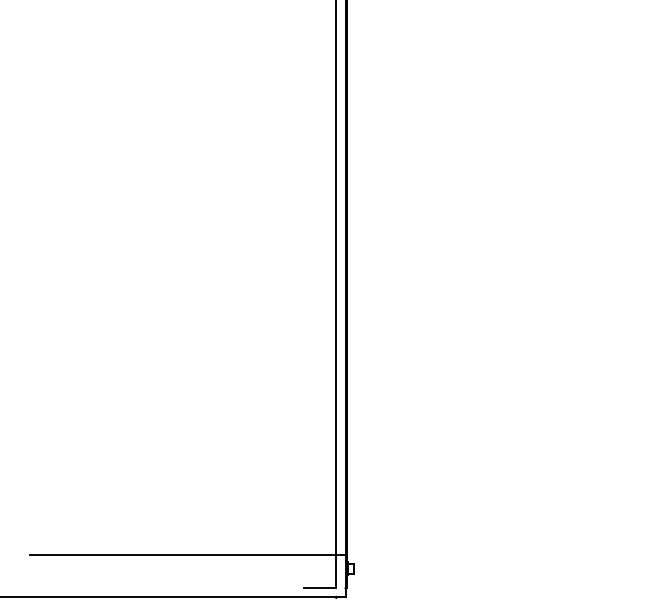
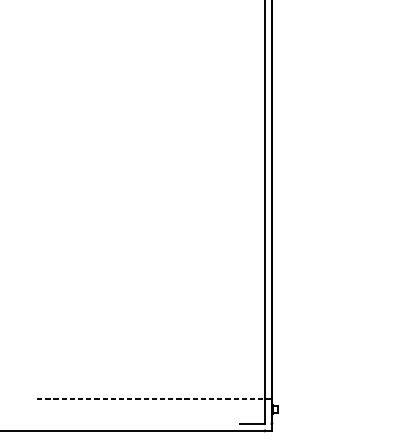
line: (187, 554) -> (153, 398), solid -> dashed

